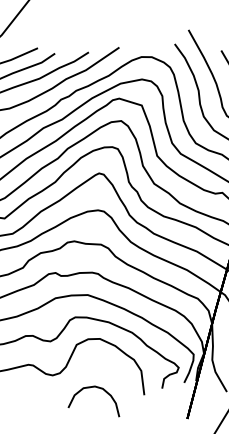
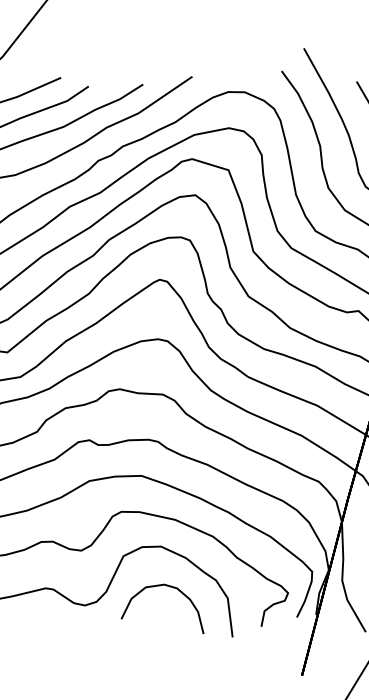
part: (90, 388) -> (157, 587), moved

